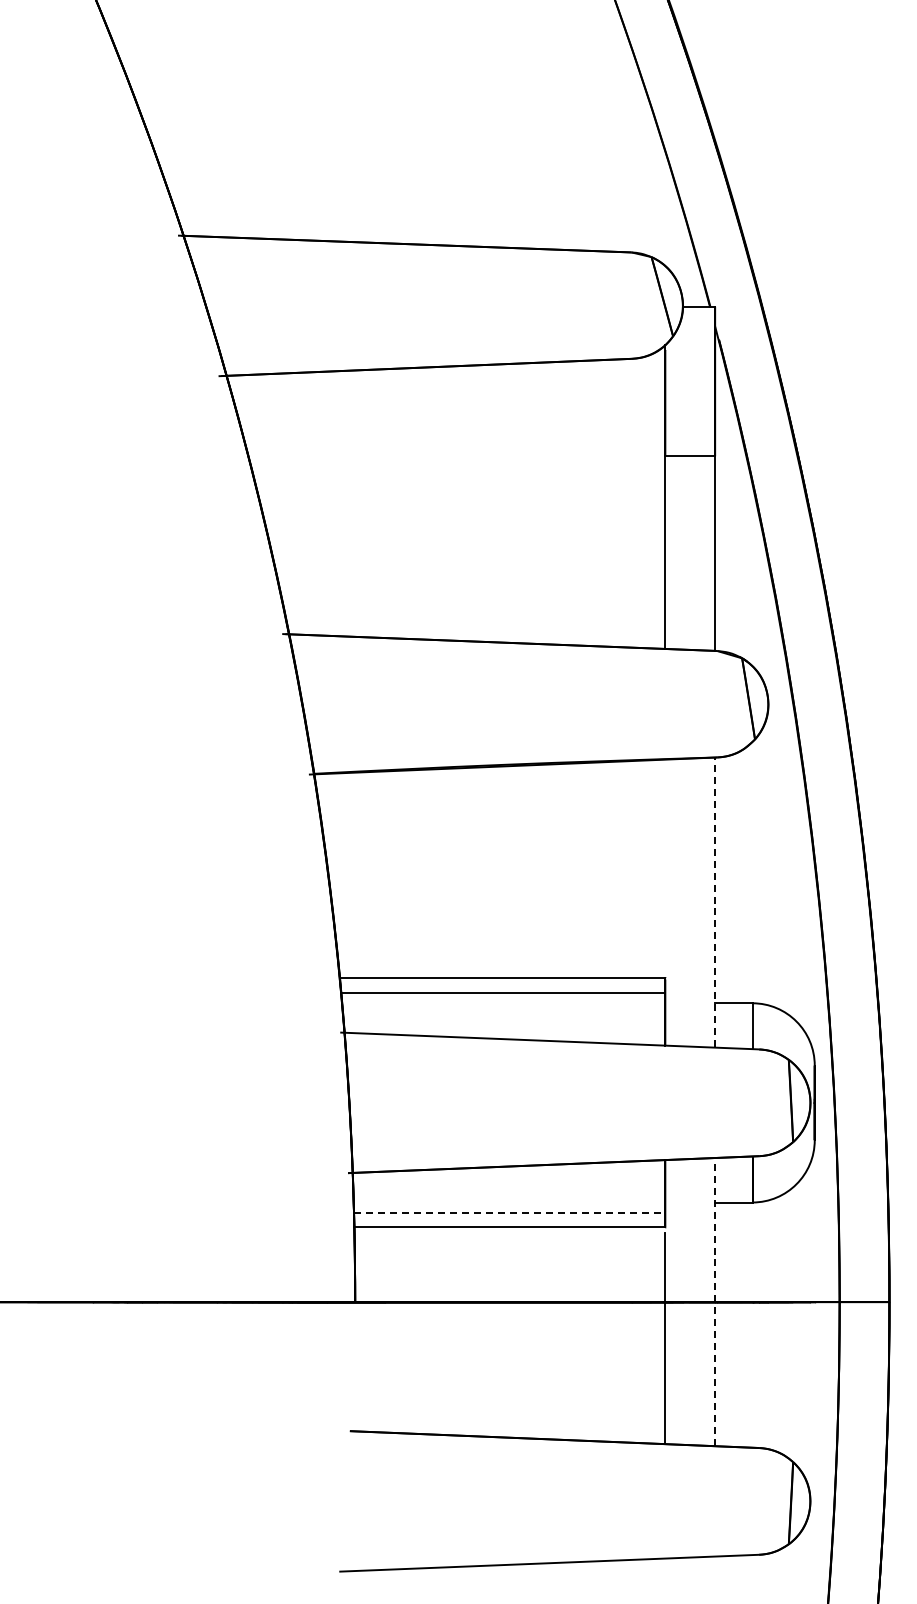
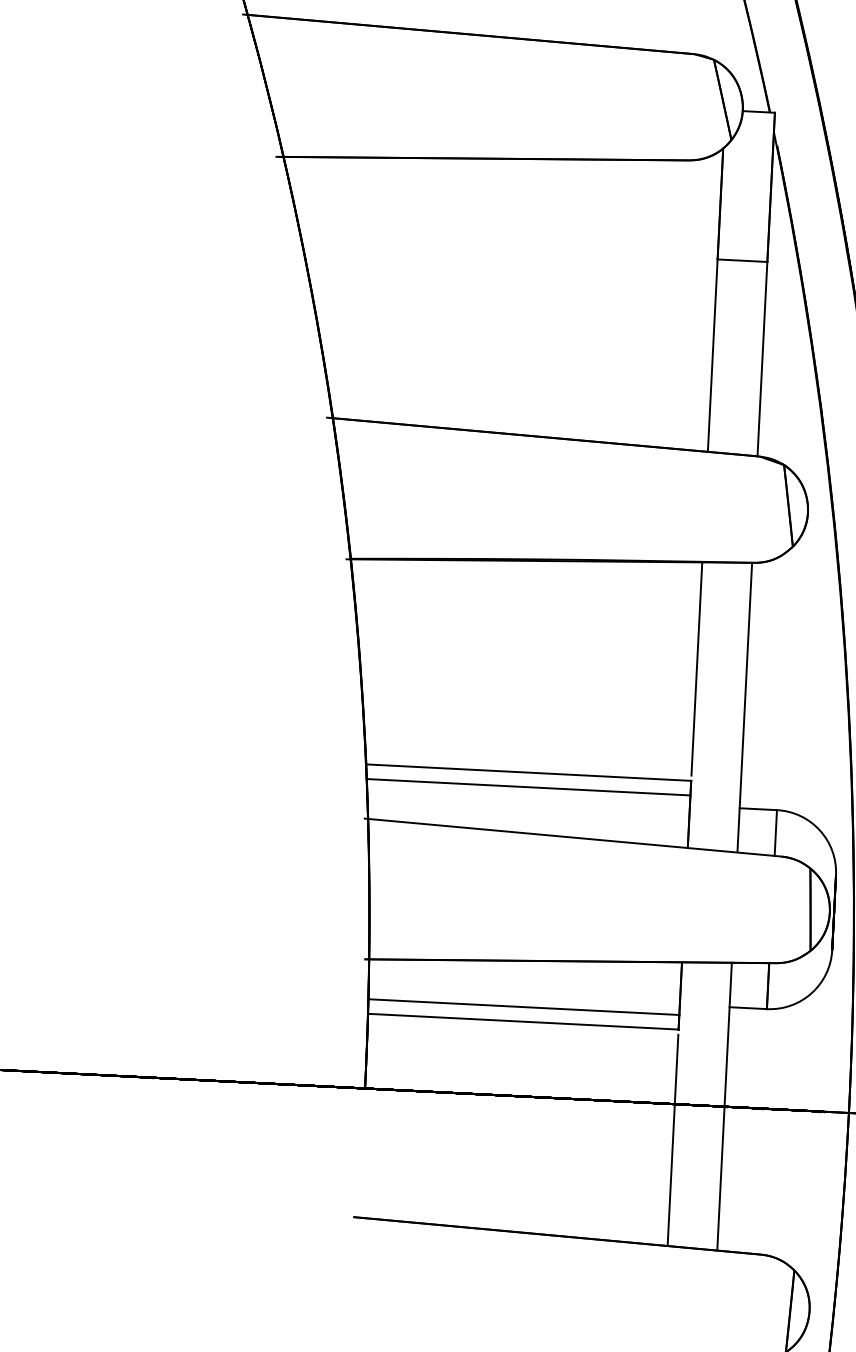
line: (665, 866) -> (697, 669), added
line: (715, 902) -> (745, 707), dashed -> solid
line: (509, 1212) -> (523, 1006), dashed -> solid
line: (715, 1301) -> (724, 1106), dashed -> solid

